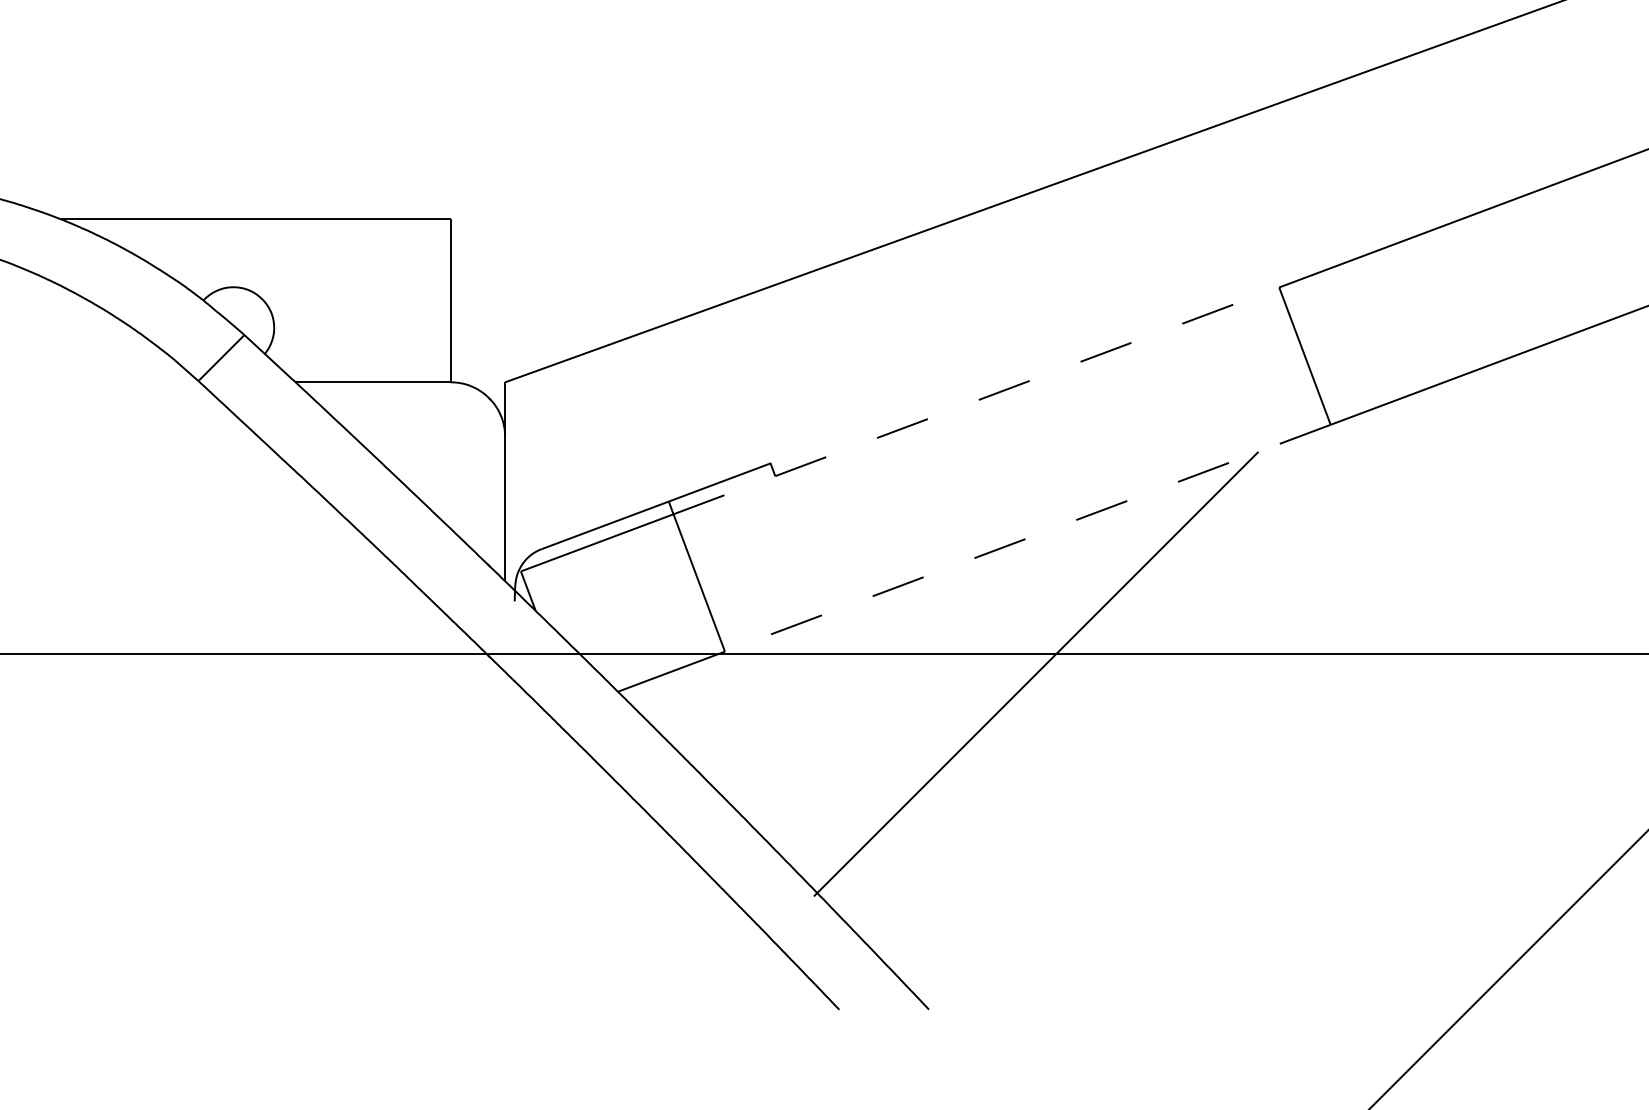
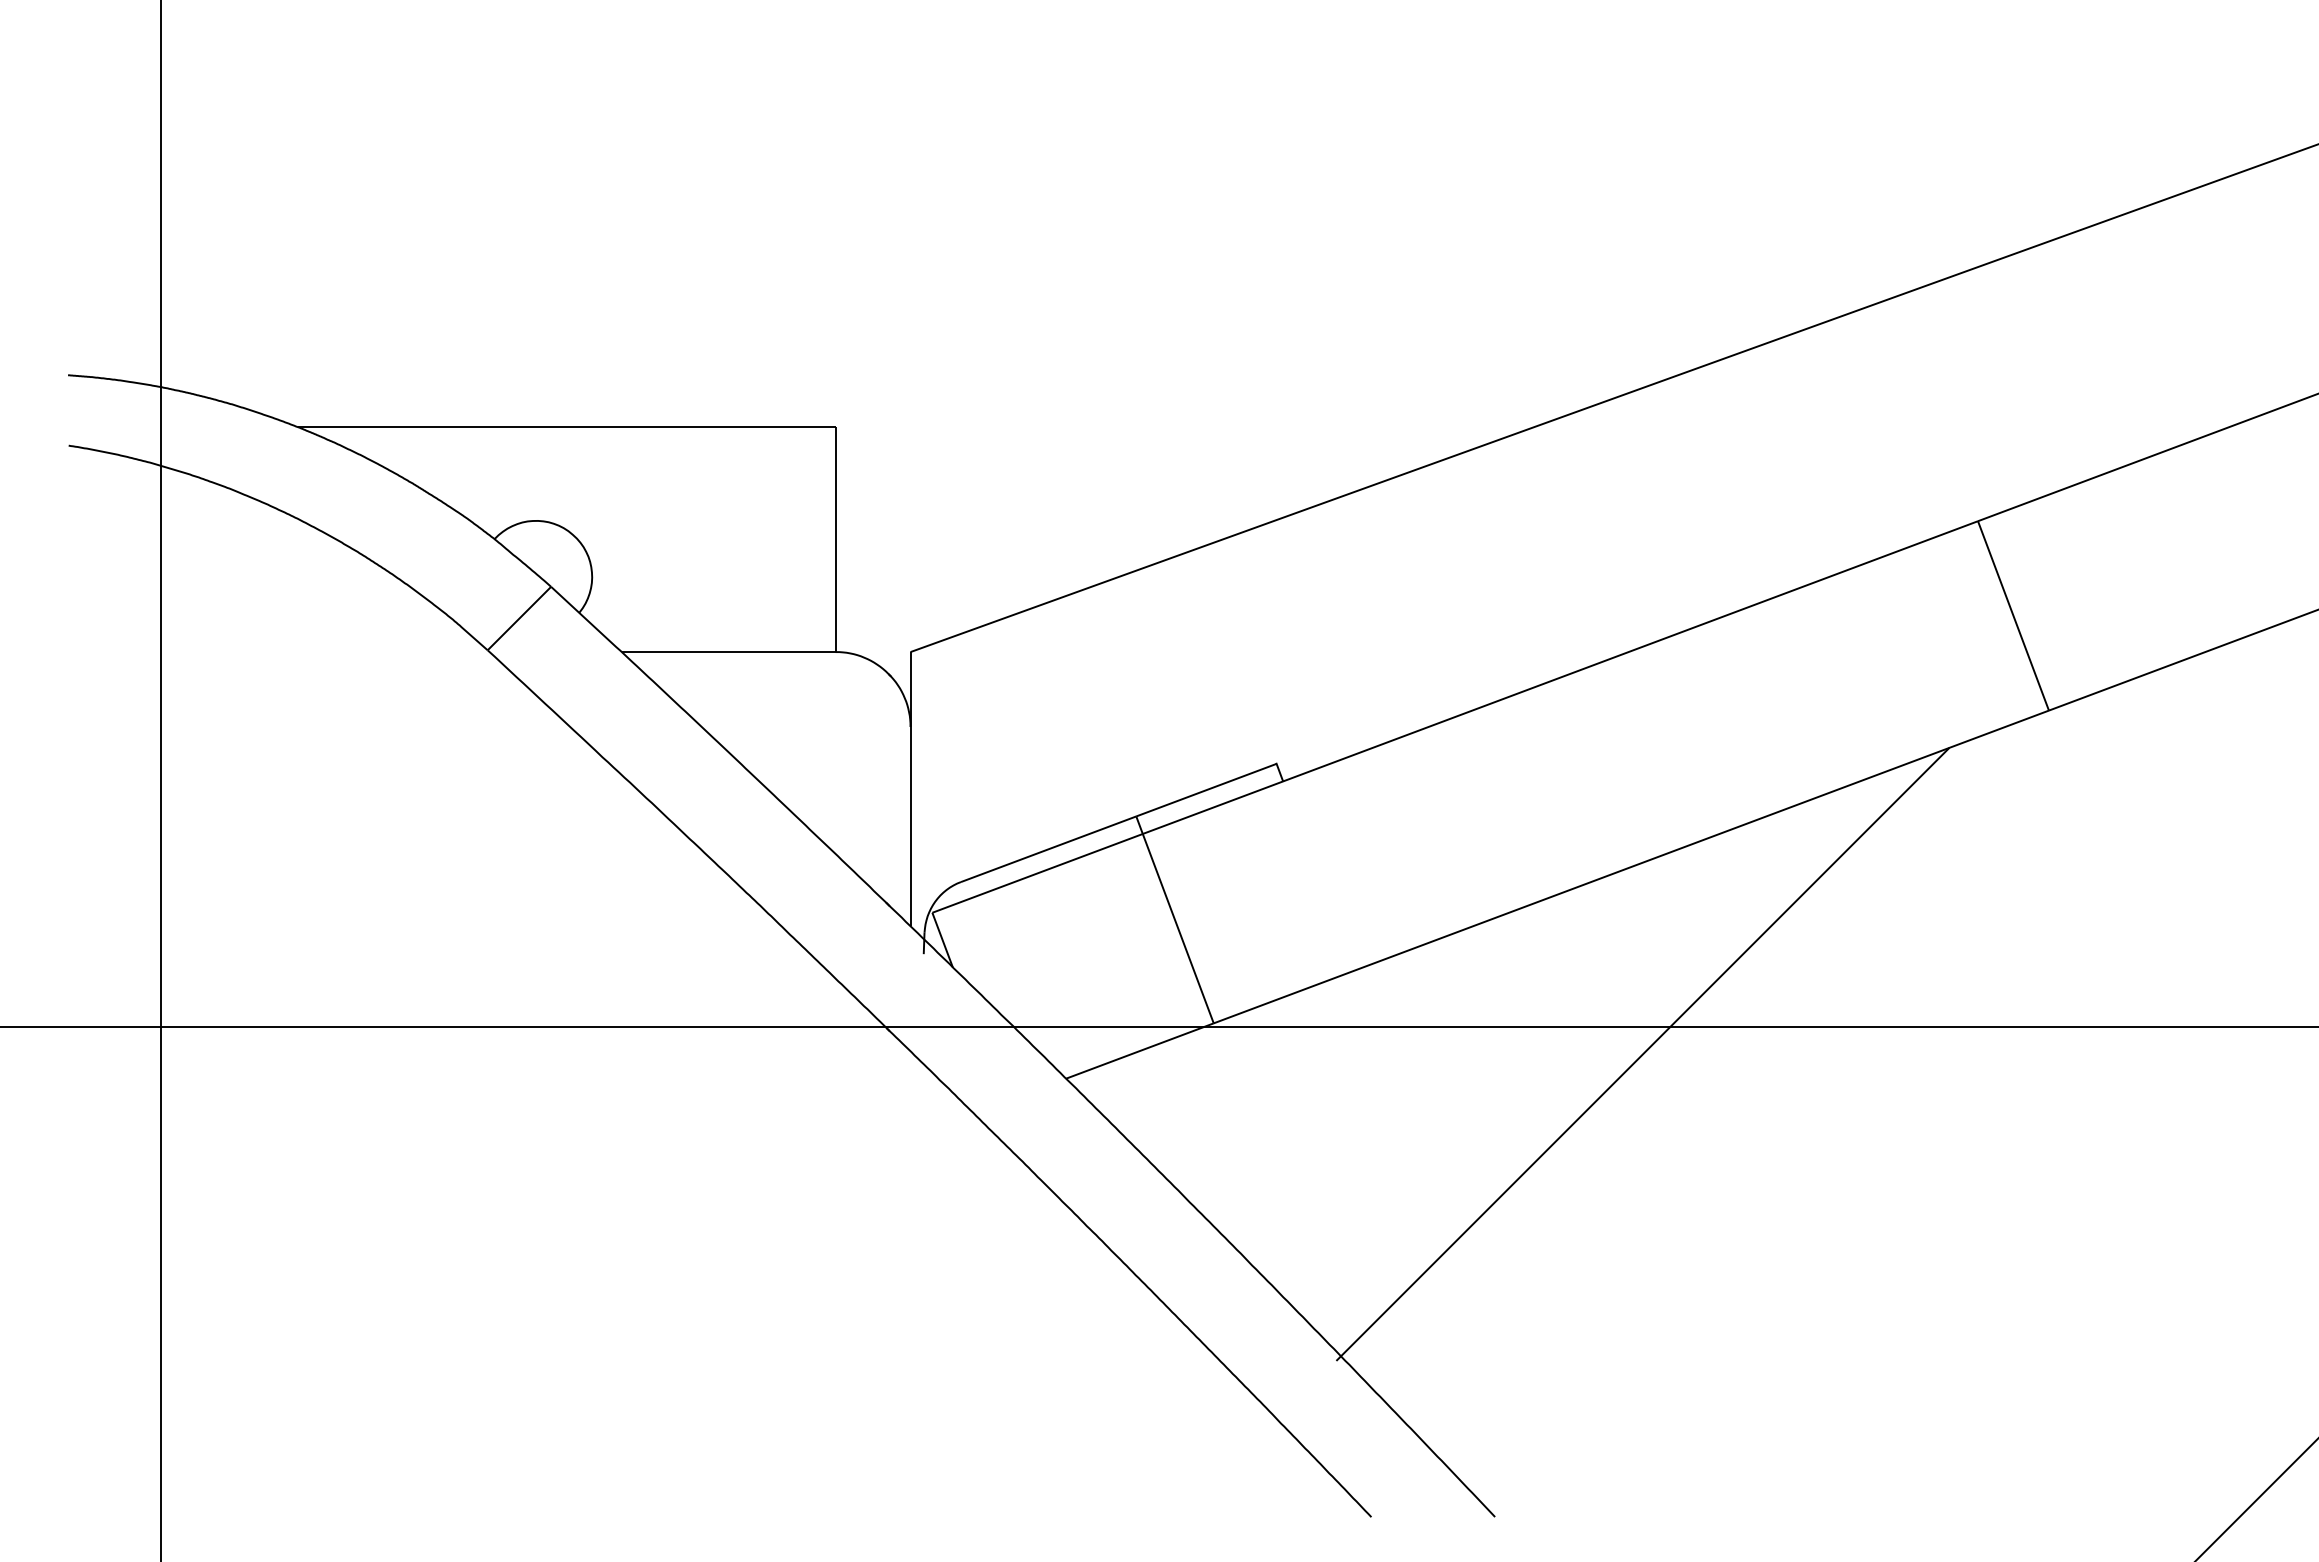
line: (976, 400) -> (1560, 677), dashed -> solid
line: (1027, 537) -> (1631, 866), dashed -> solid

